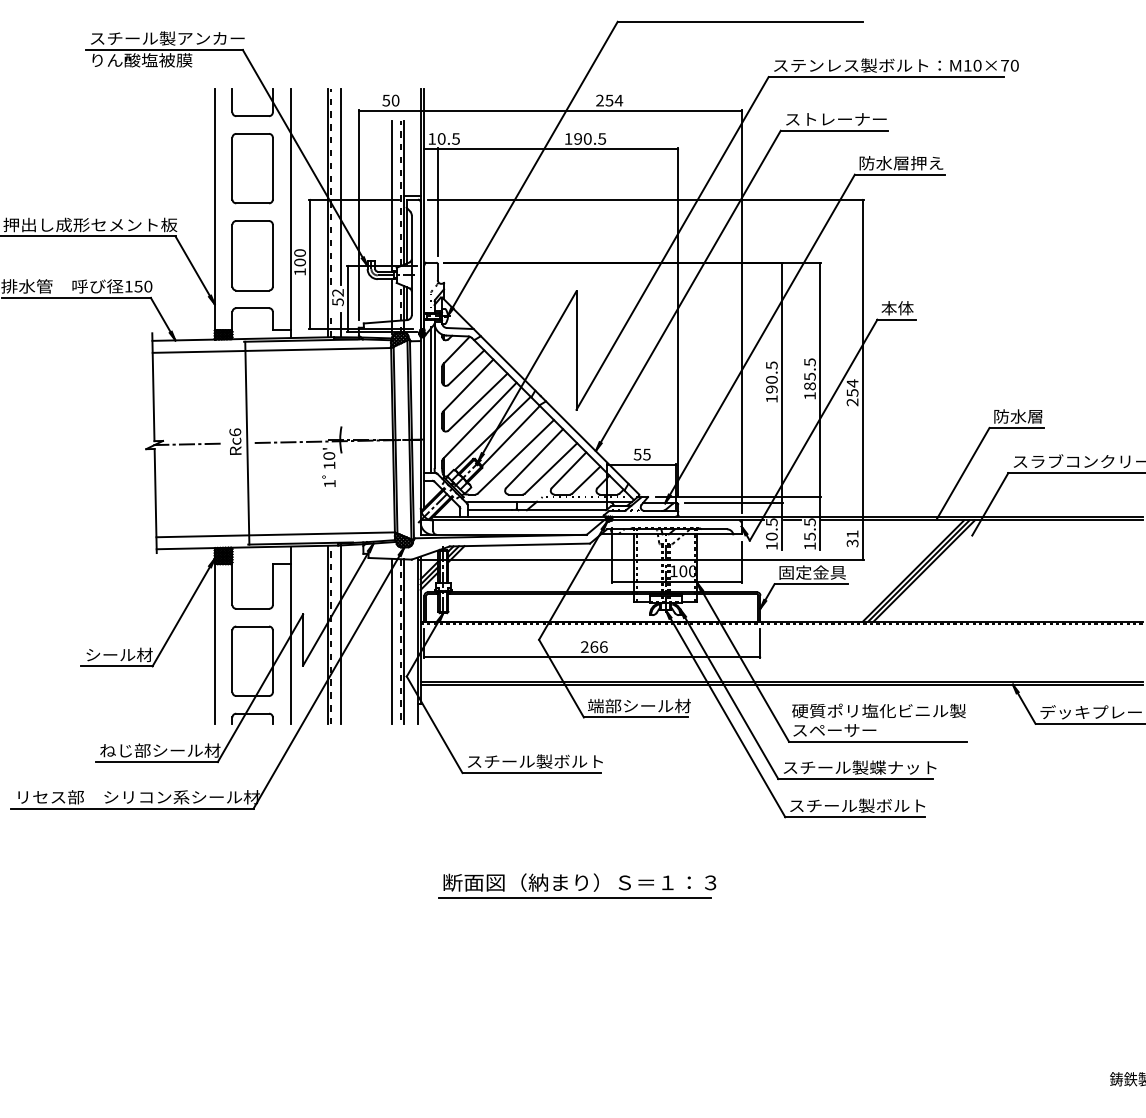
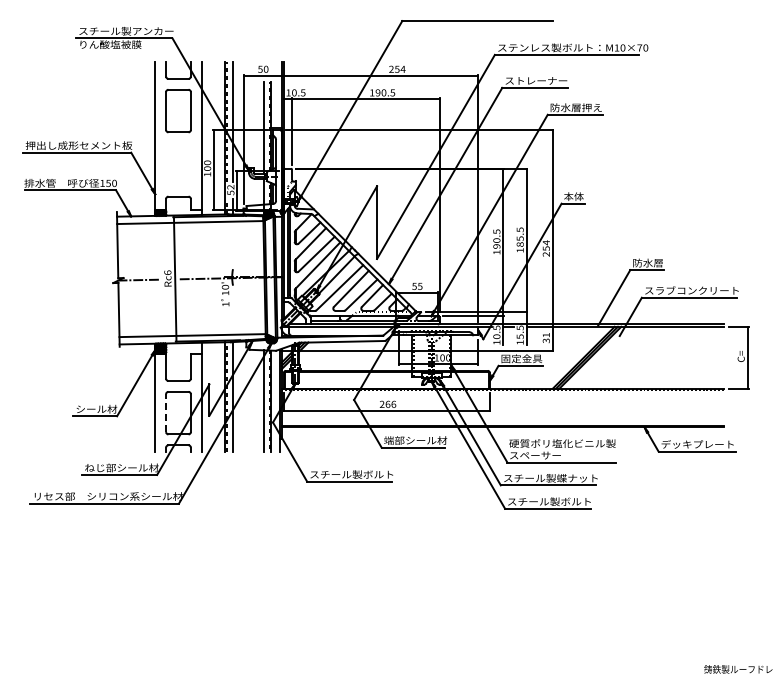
part: (252, 255) -> (178, 164), removed
line: (233, 661) -> (166, 413), solid -> dashed
part: (577, 885) -> (377, 550), removed

